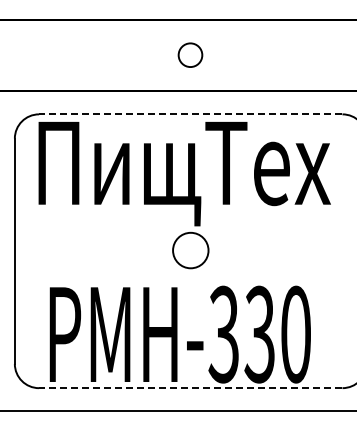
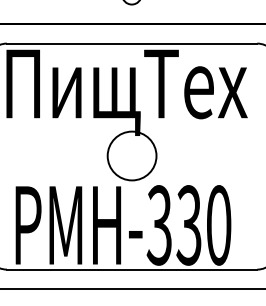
line: (190, 114) -> (131, 43), dashed -> solid
circle: (190, 250) -> (131, 155), size x1.67
line: (190, 388) -> (131, 269), dashed -> solid

